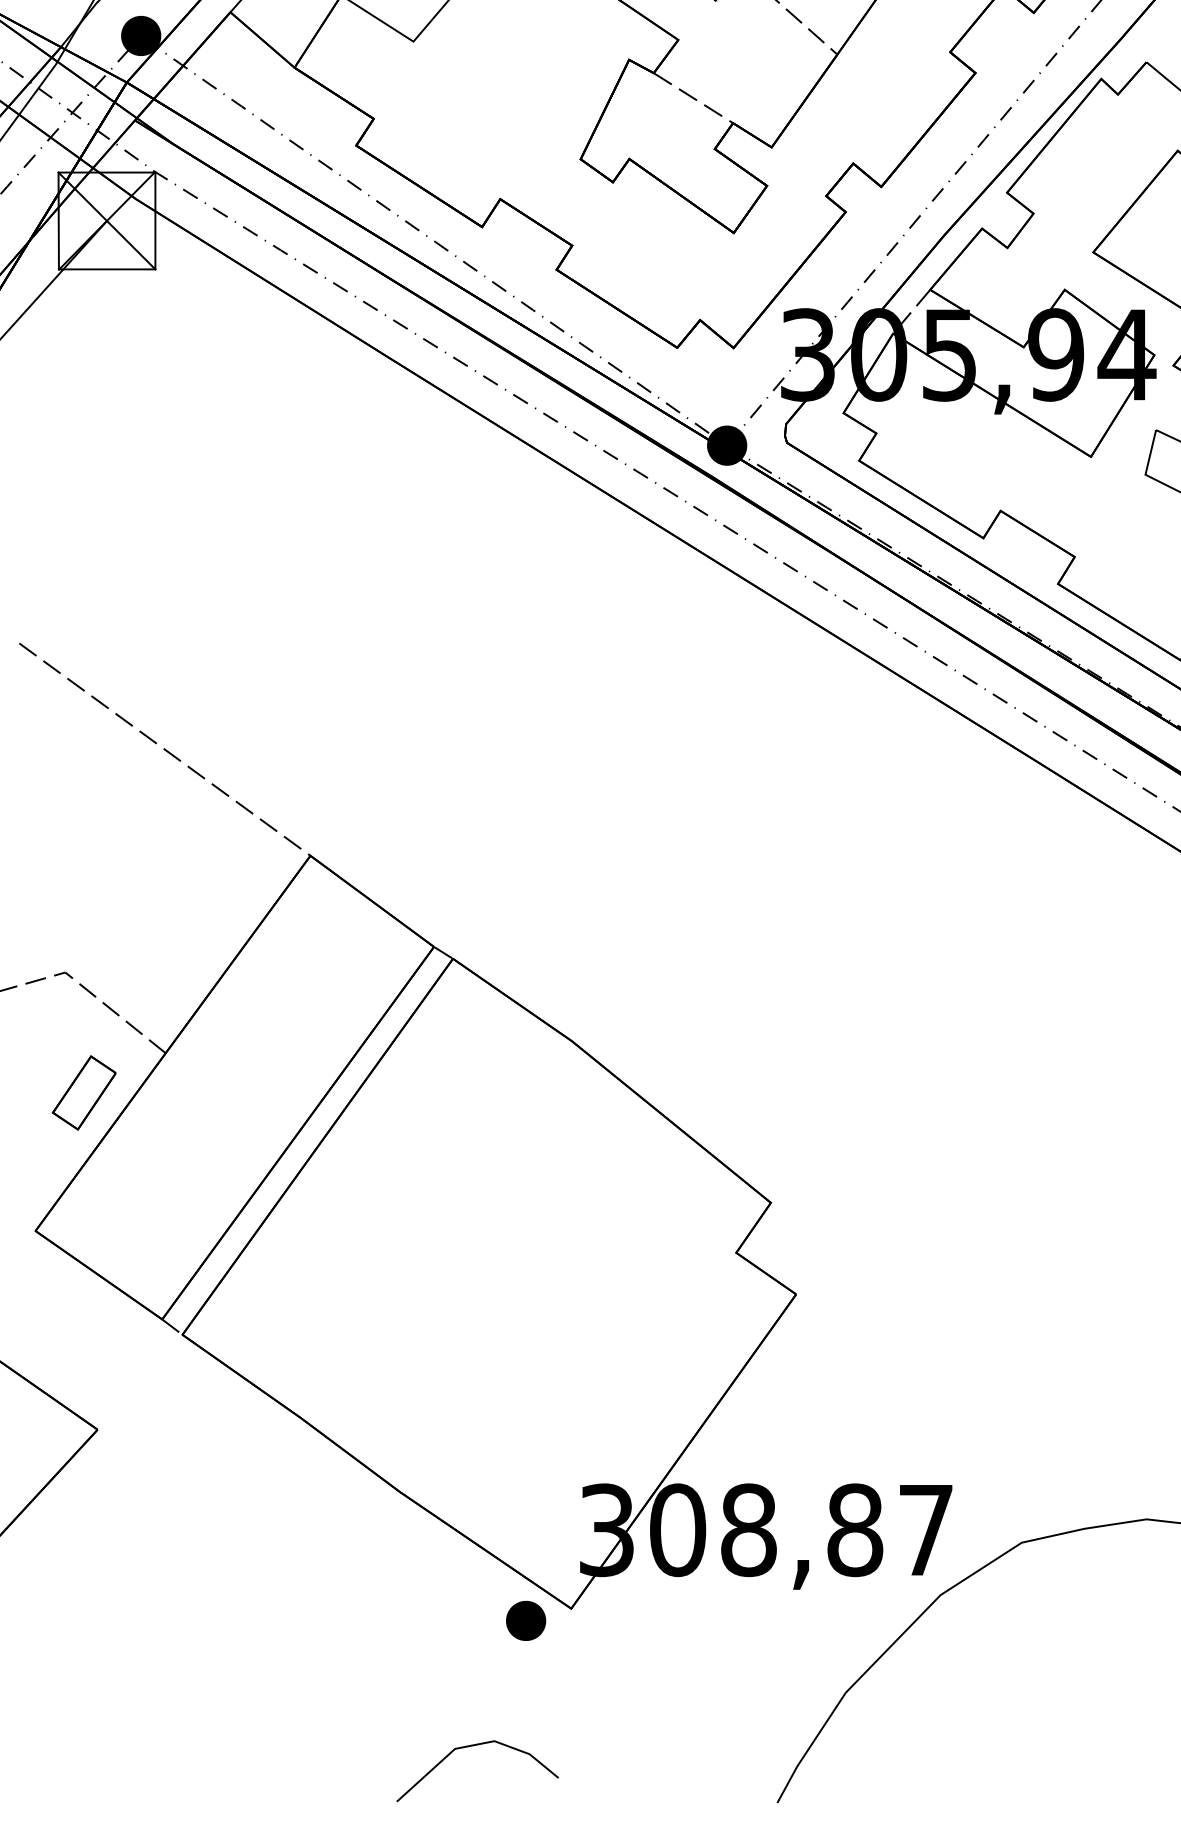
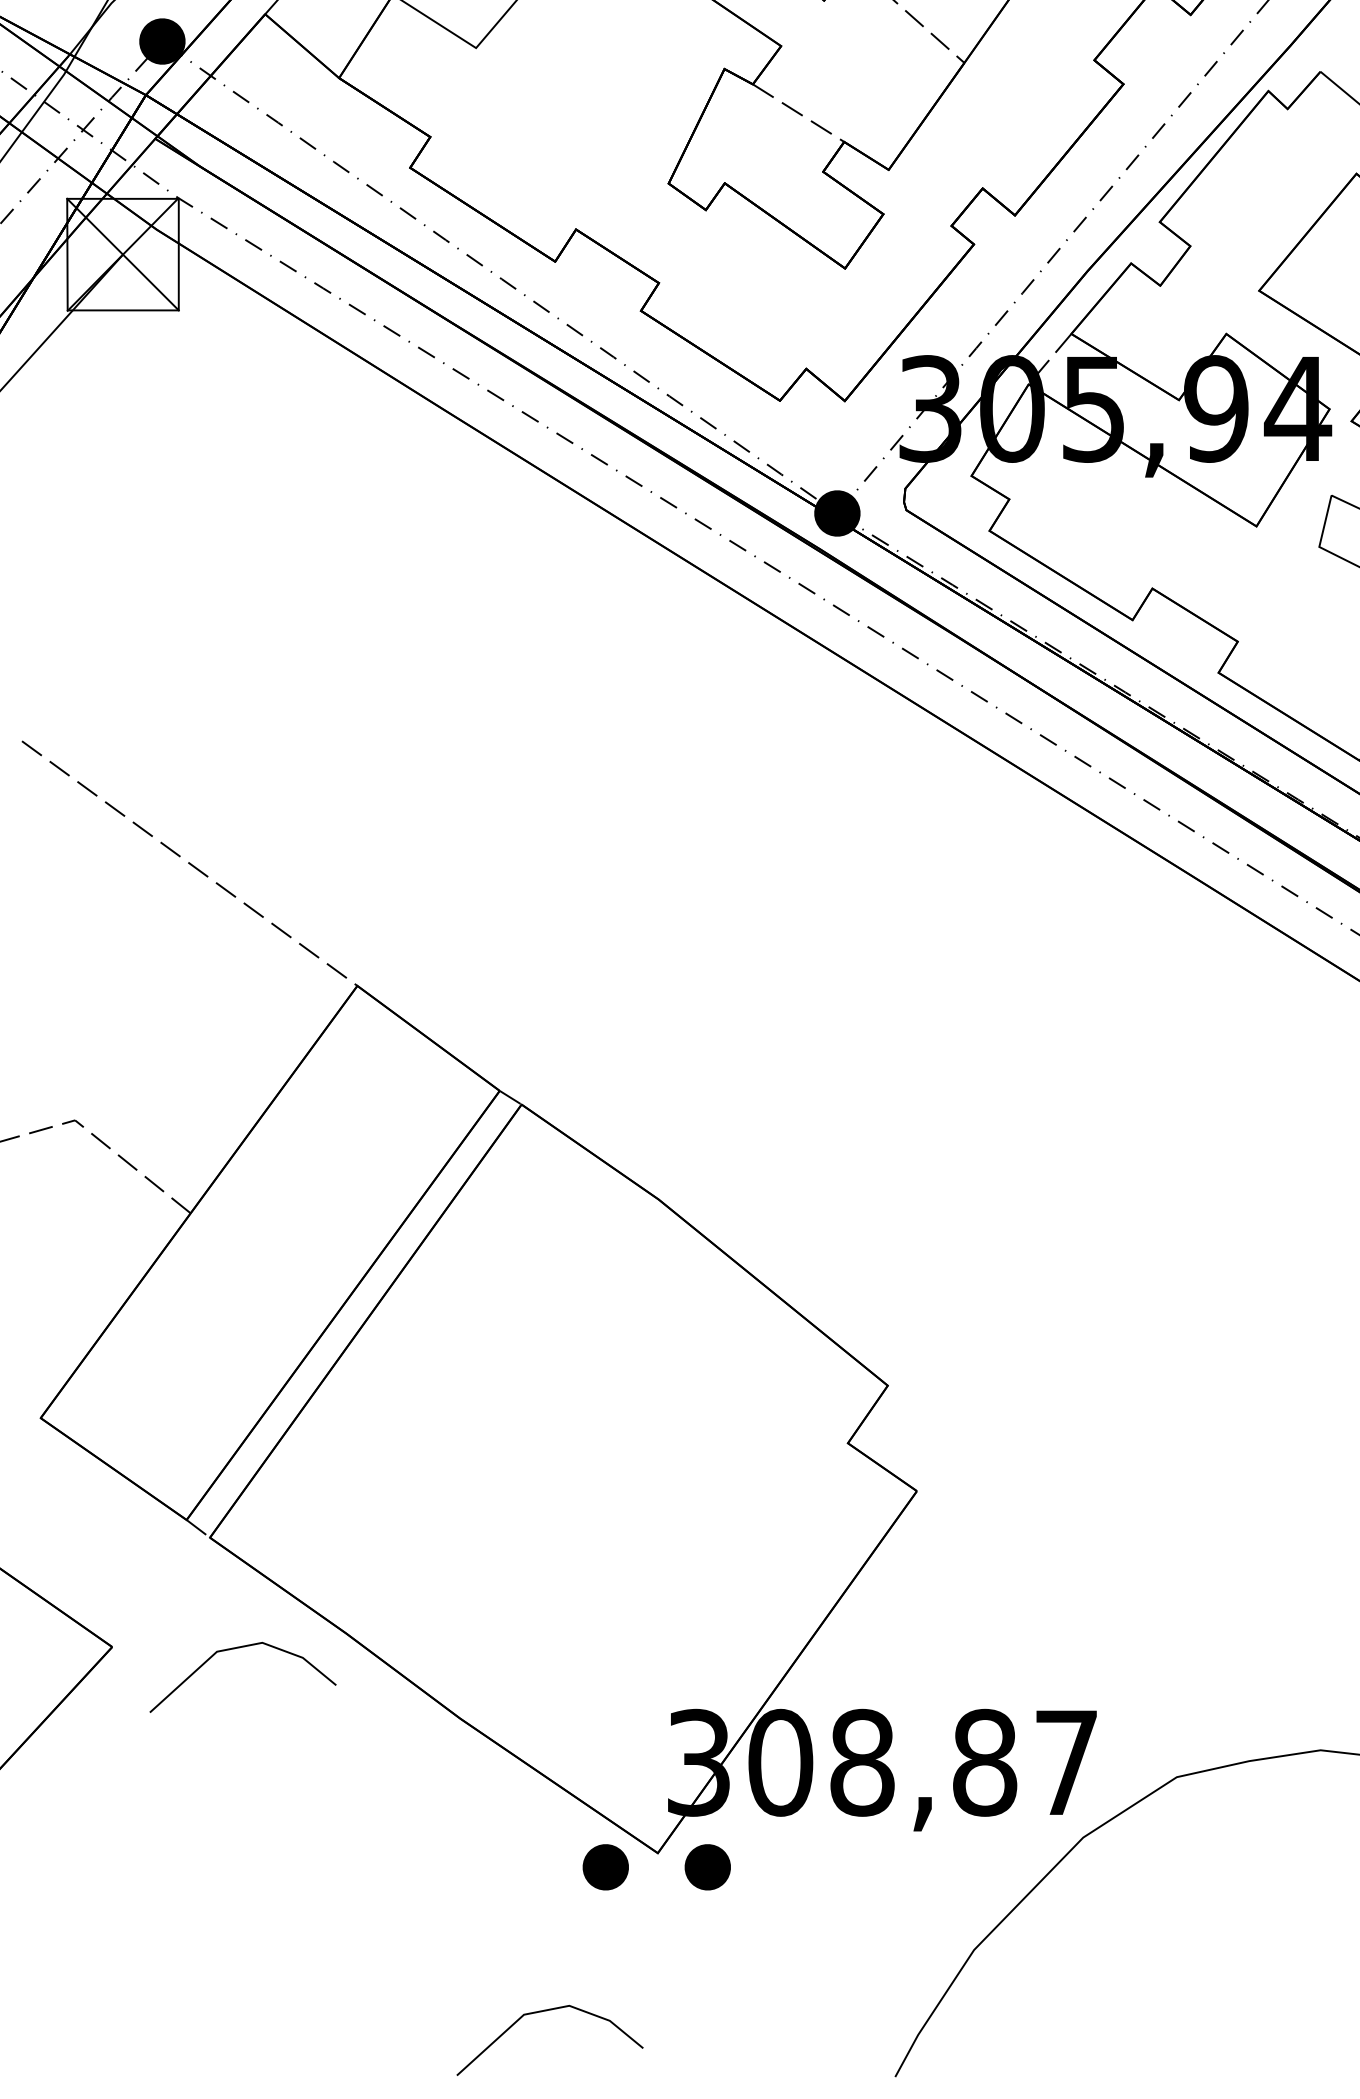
part: (83, 1092) -> (96, 1258), removed
line: (203, 1431) -> (234, 1649), added
part: (614, 1621) -> (707, 1867), added

